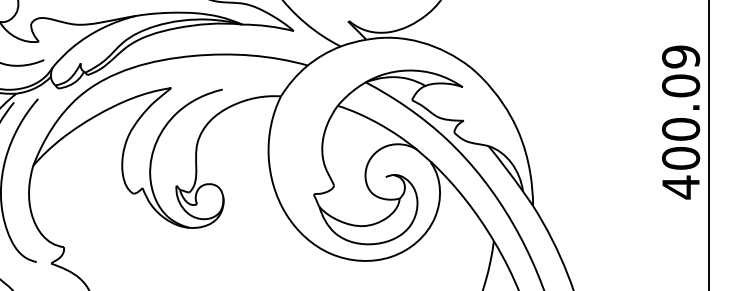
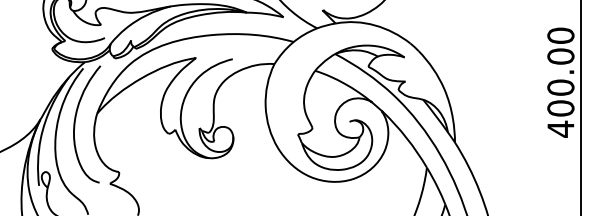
text: (680, 56) -> (560, 35), 400.09 -> 400.00

